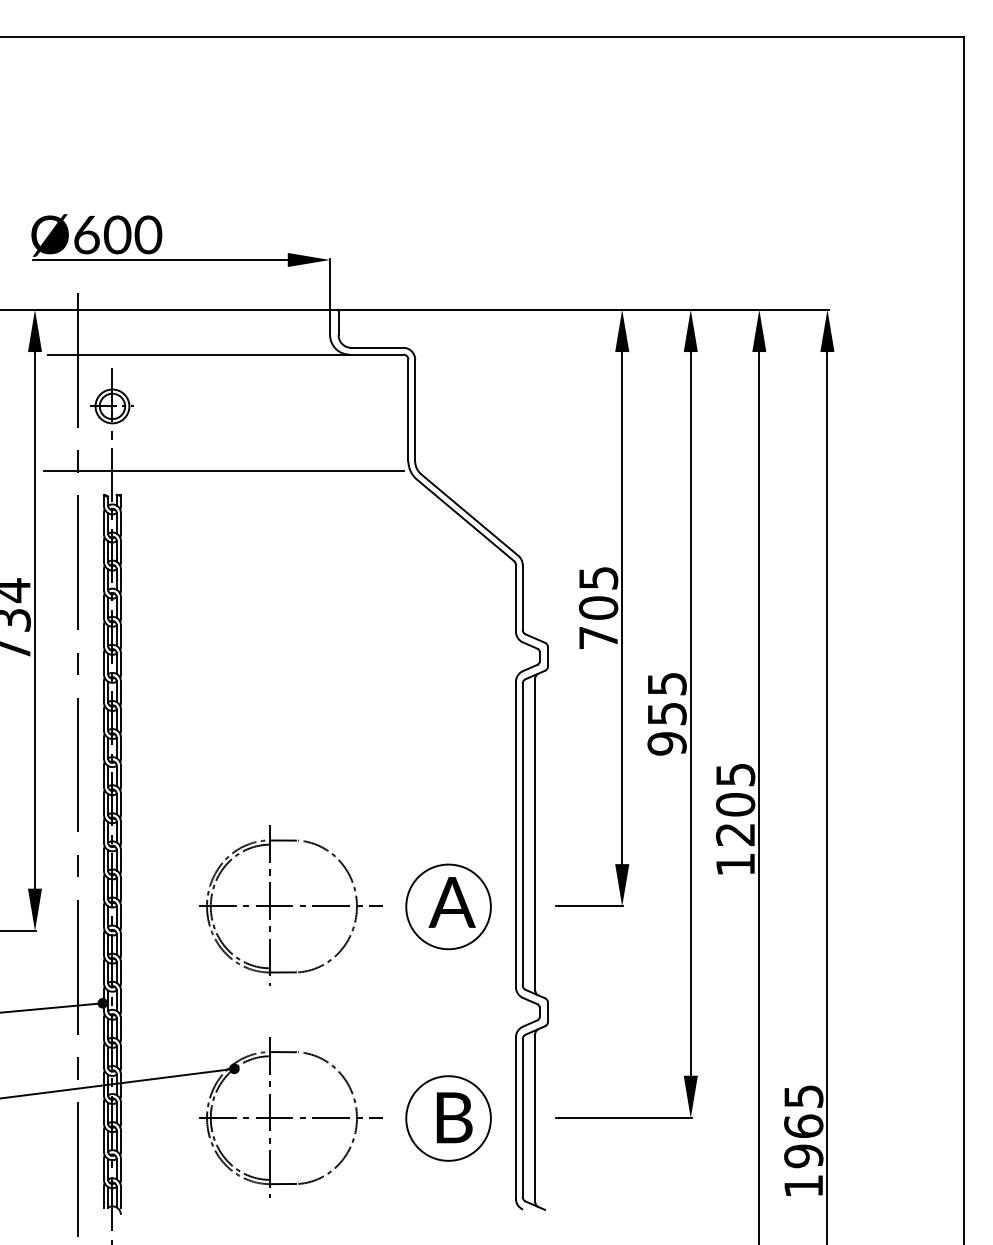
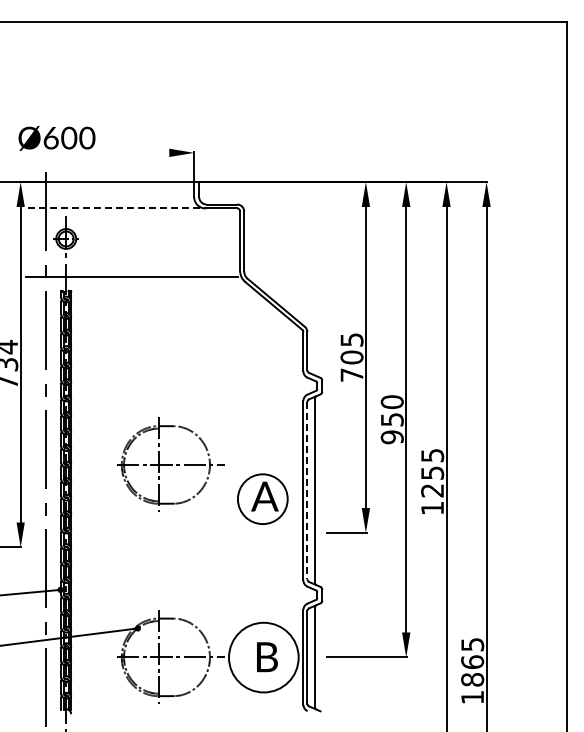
line: (160, 259) -> (94, 152), removed
line: (199, 354) -> (117, 208), solid -> dashed
text: (665, 684) -> (391, 402), 955 -> 950
text: (735, 803) -> (432, 472), 1205 -> 1255
line: (522, 834) -> (307, 490), solid -> dashed
part: (289, 905) -> (170, 464), moved
part: (448, 905) -> (262, 498), moved
circle: (448, 1118) -> (263, 657), size x1.4
text: (803, 1155) -> (472, 679), 1965 -> 1865

